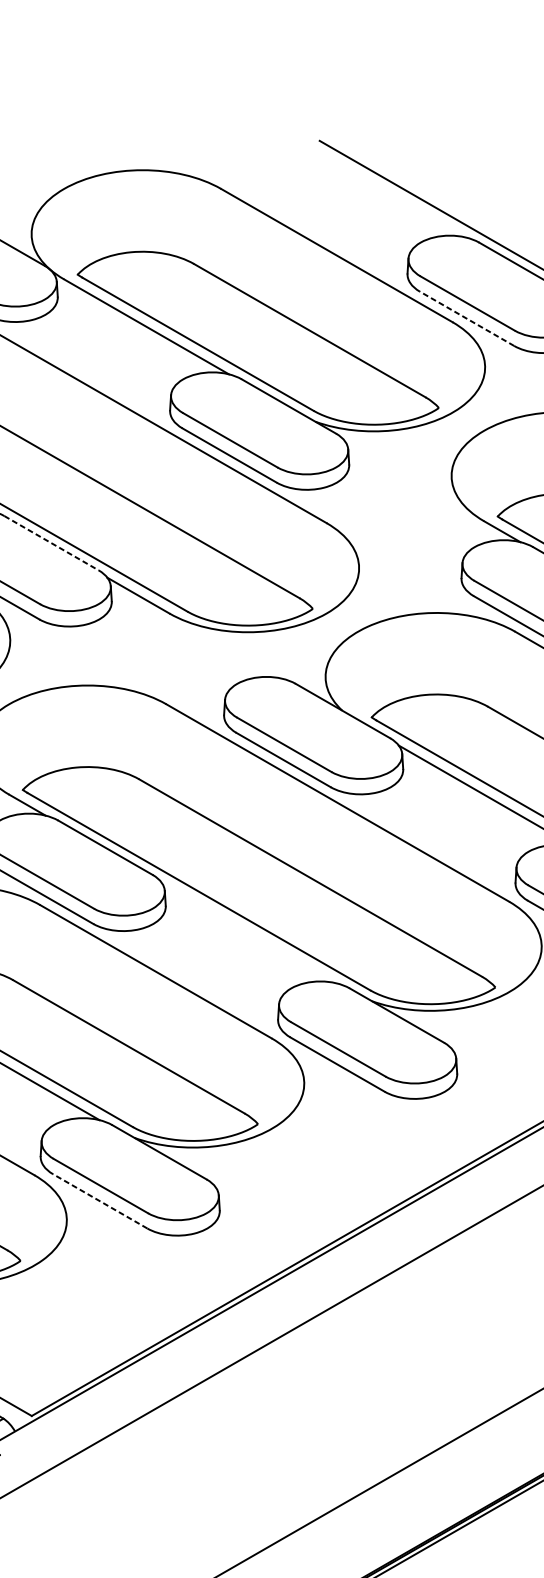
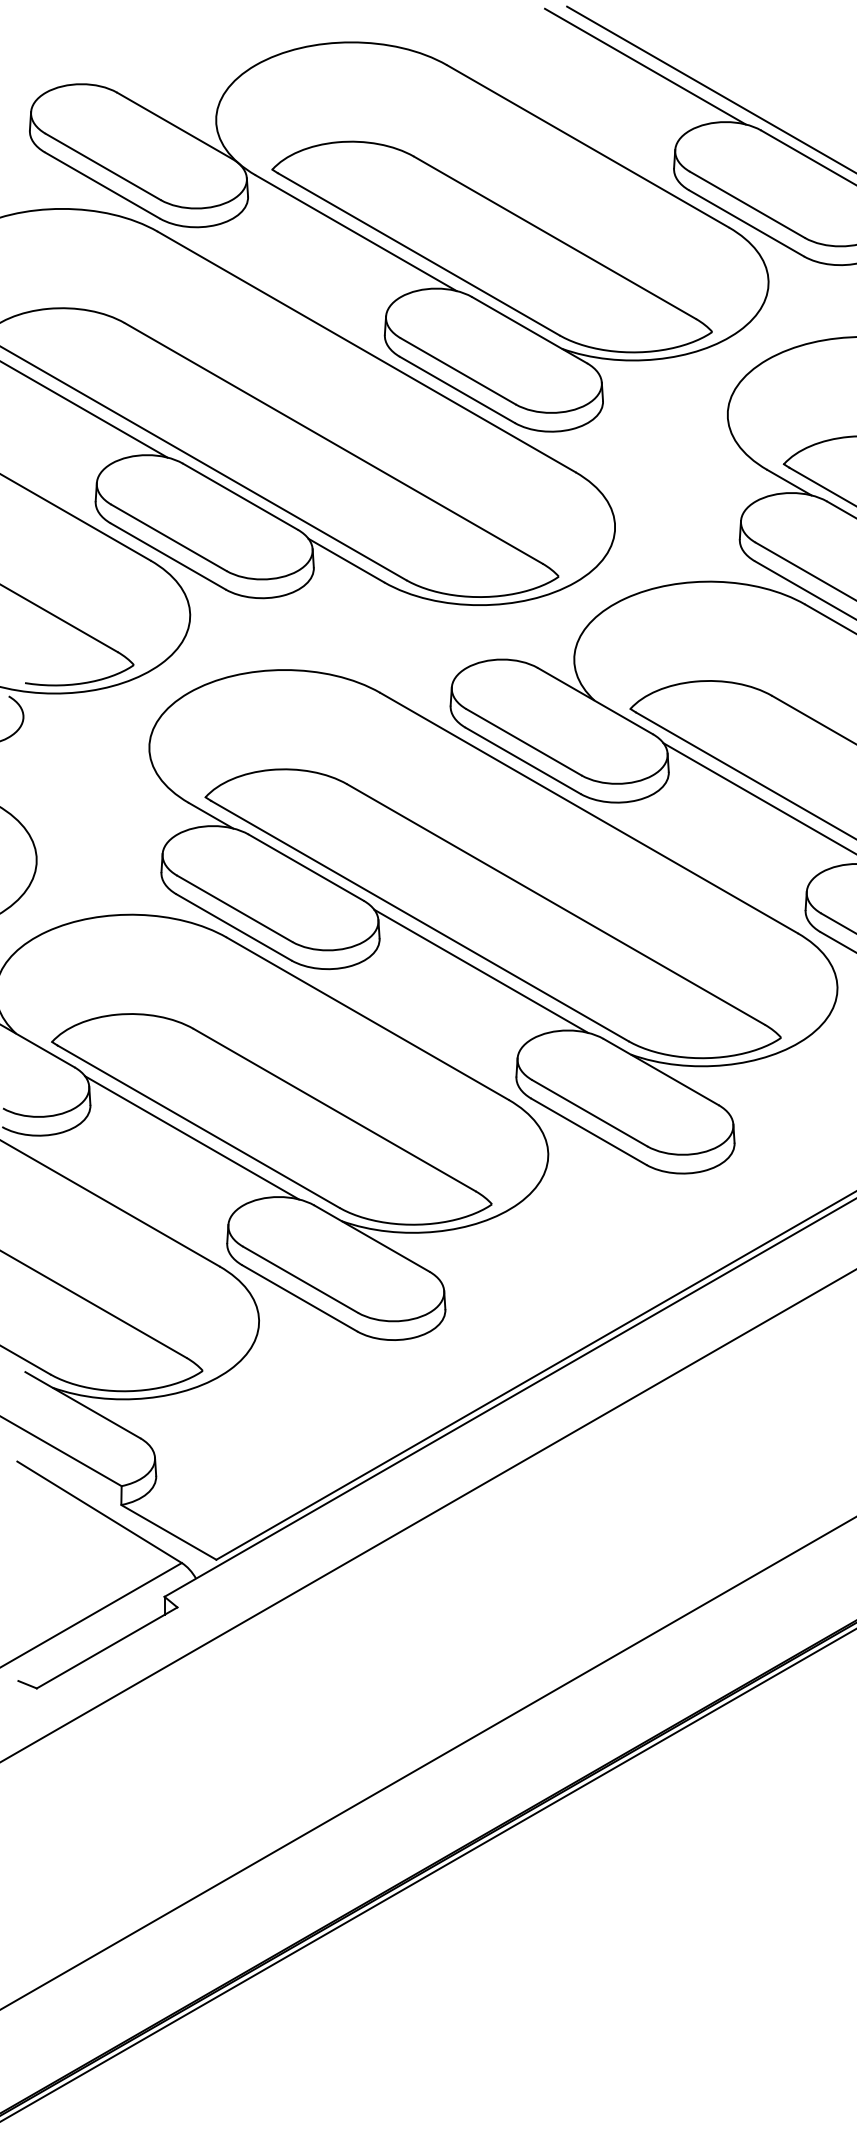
line: (383, 190) -> (644, 66), added
line: (467, 318) -> (746, 223), dashed -> solid
line: (51, 543) -> (240, 496), dashed -> solid
line: (249, 932) -> (481, 970), added
line: (100, 1201) -> (299, 1298), dashed -> solid

